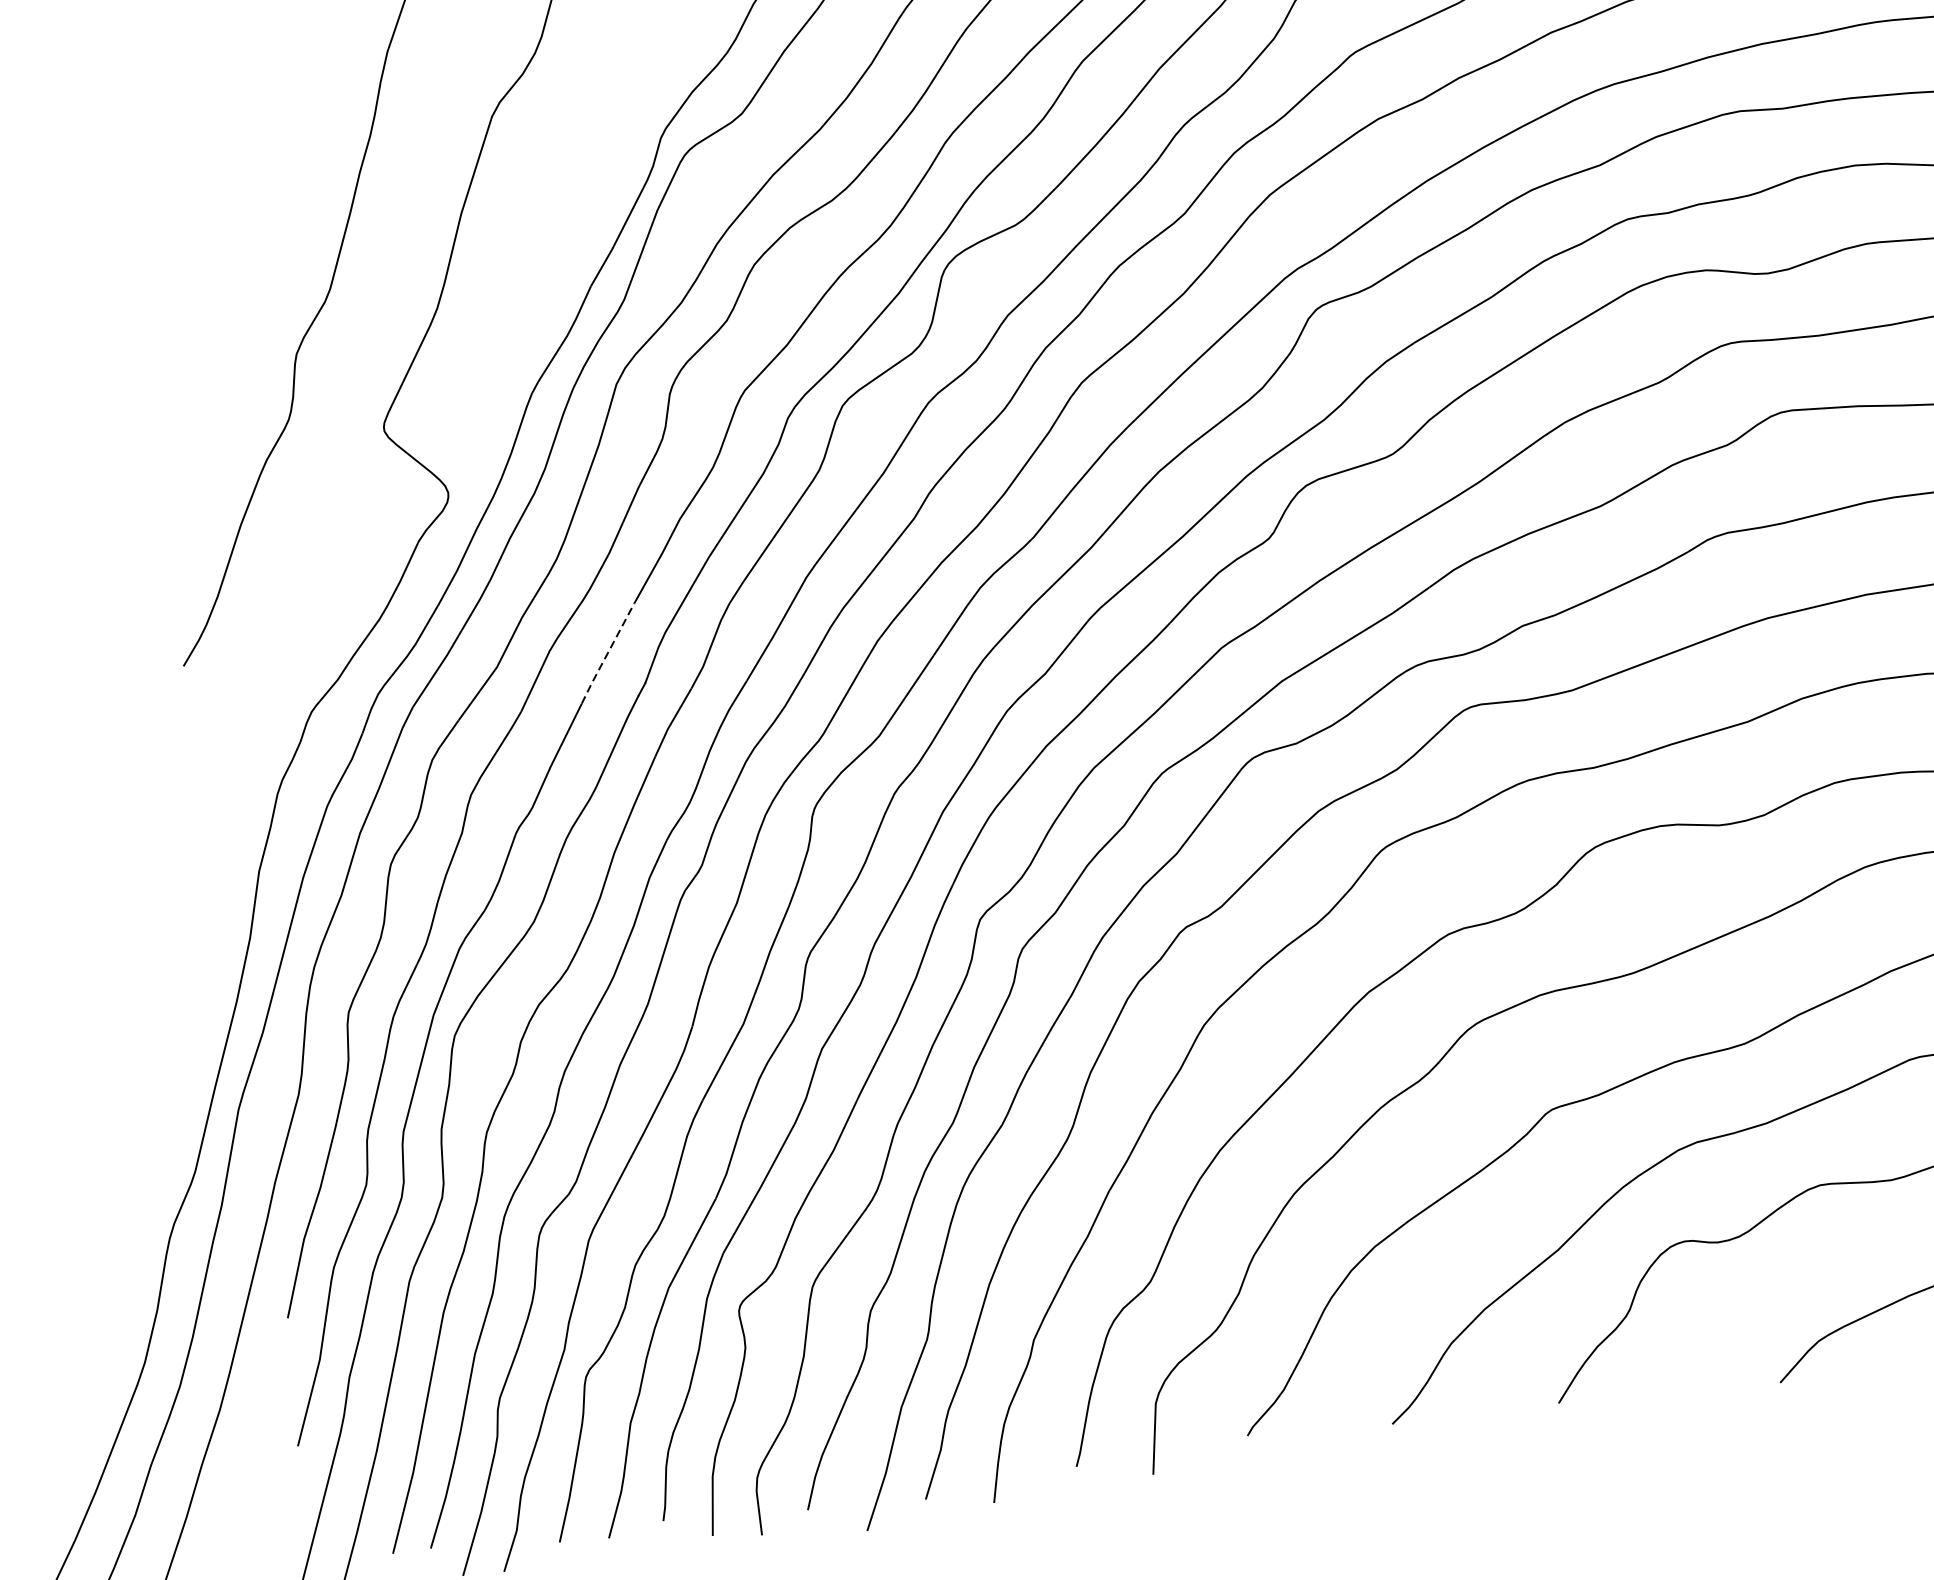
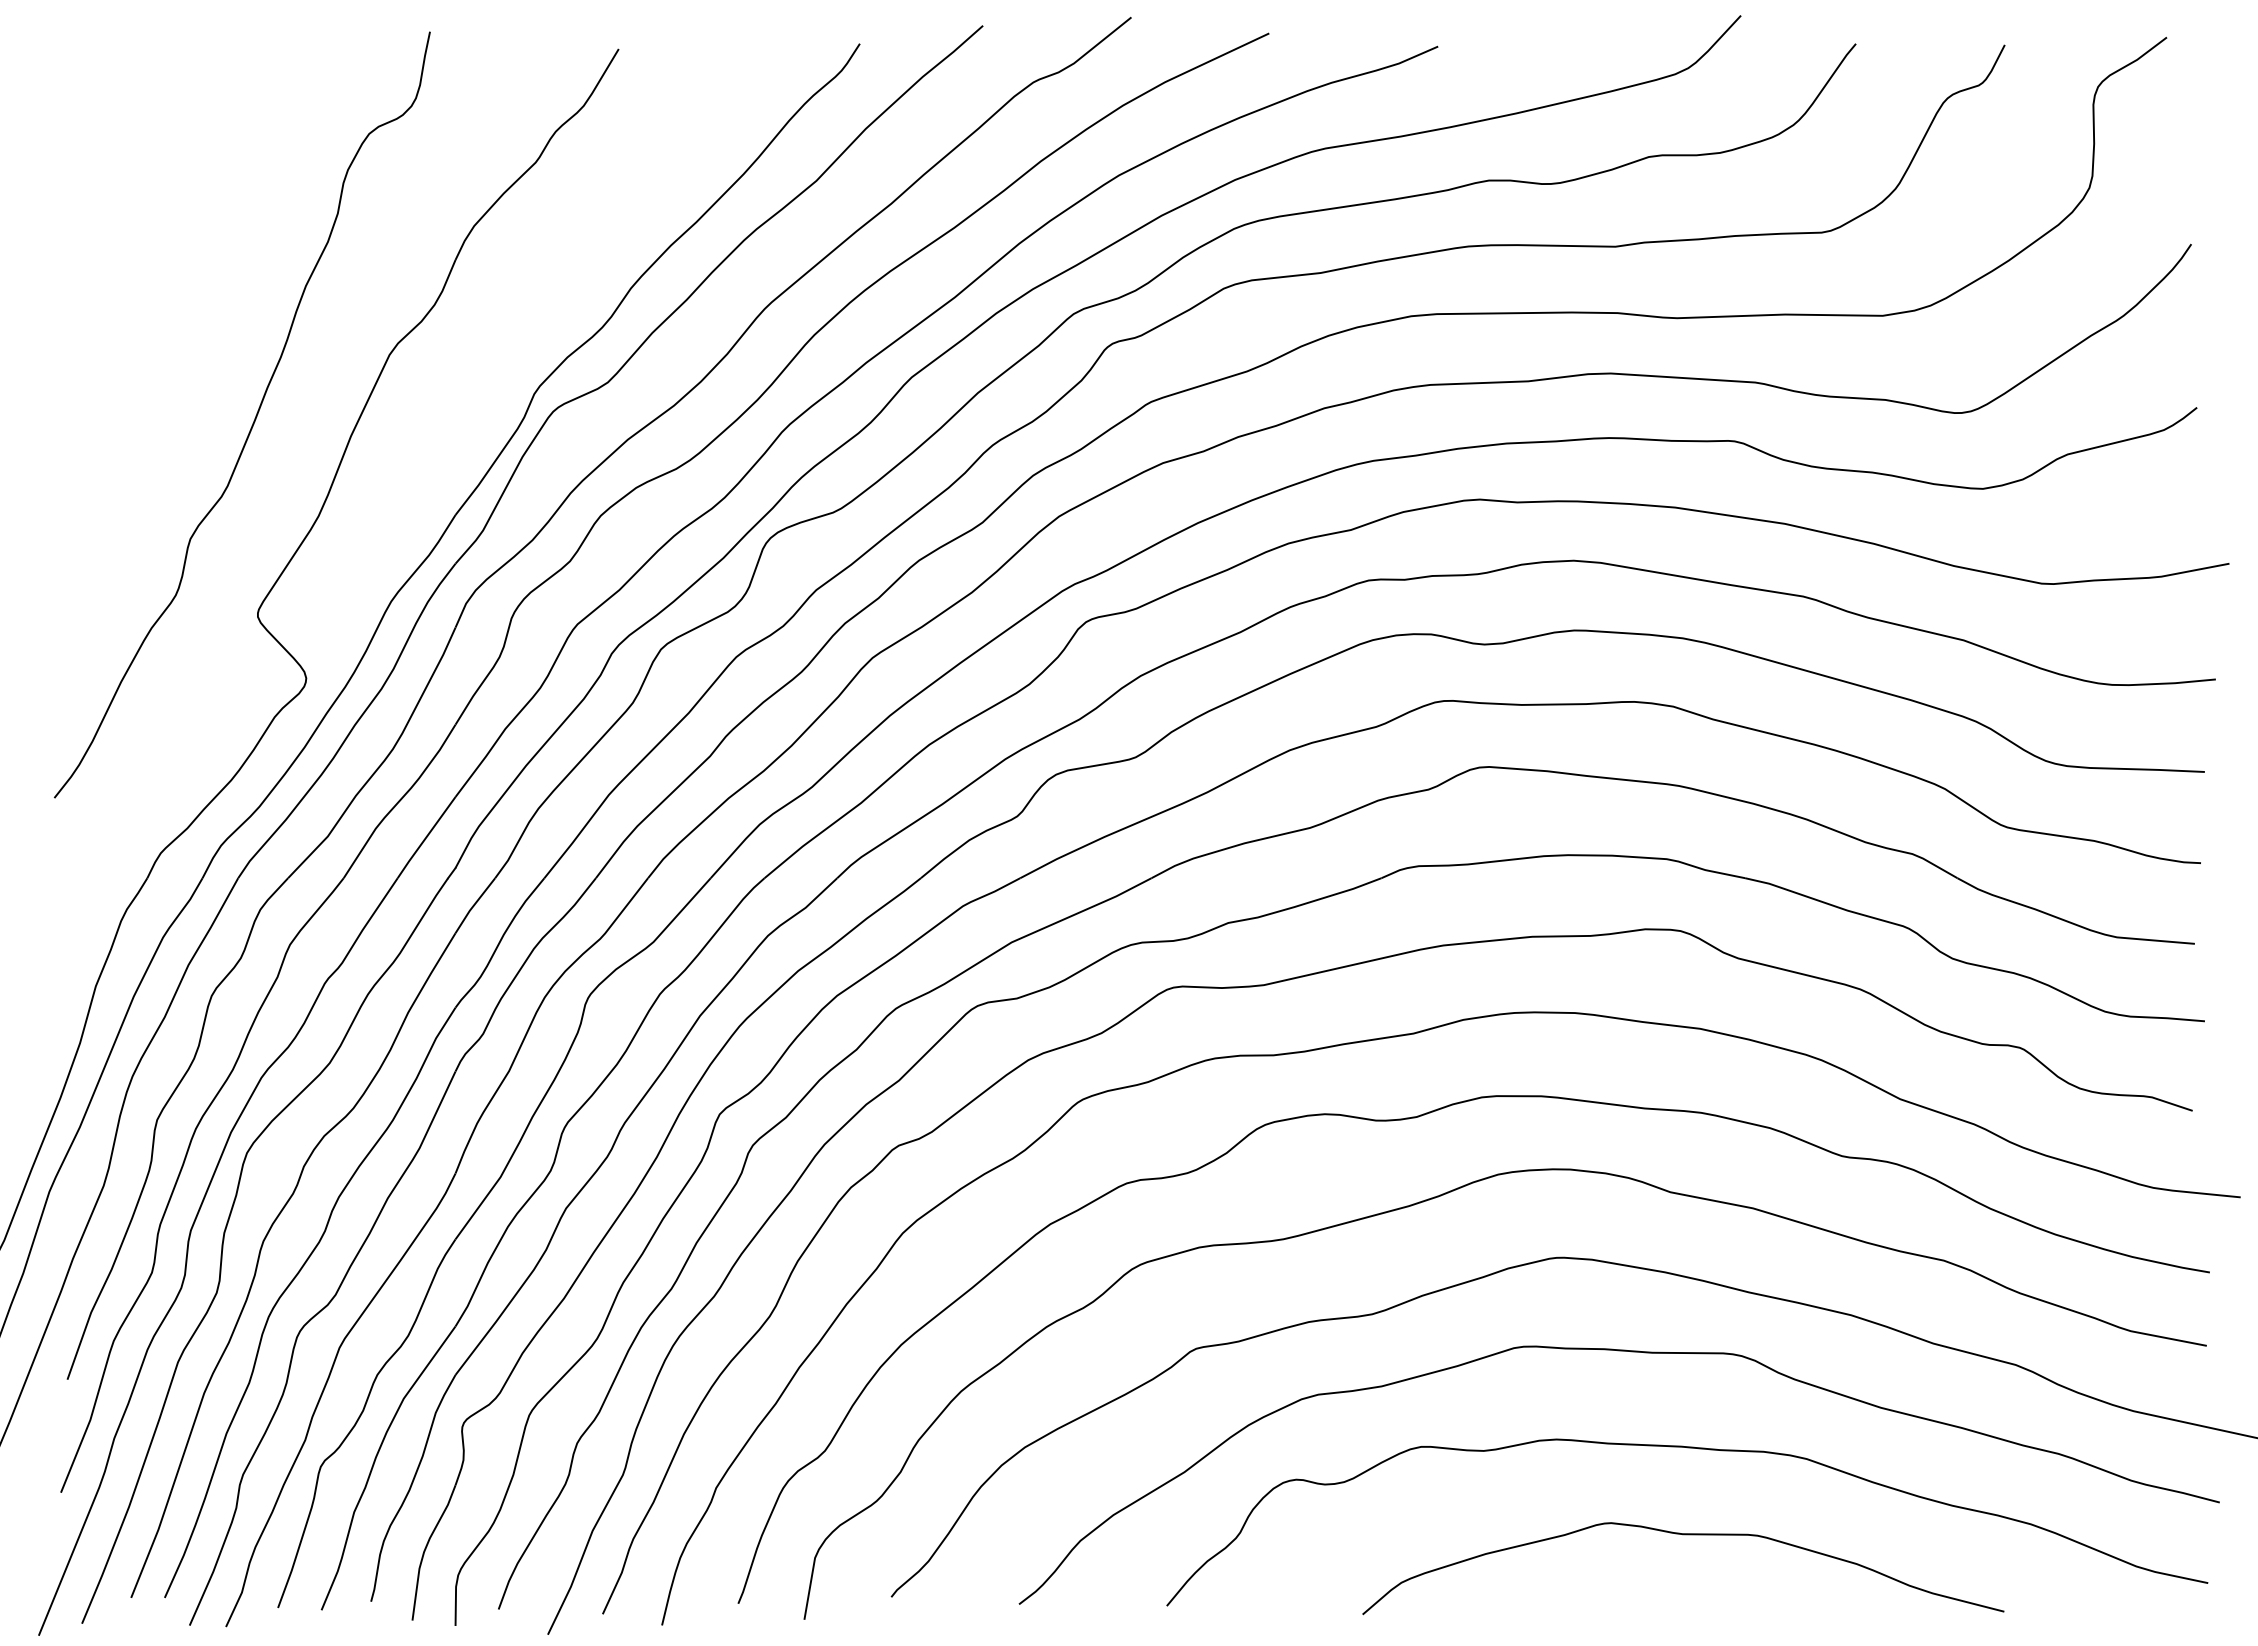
line: (606, 654) -> (425, 838), dashed -> solid

